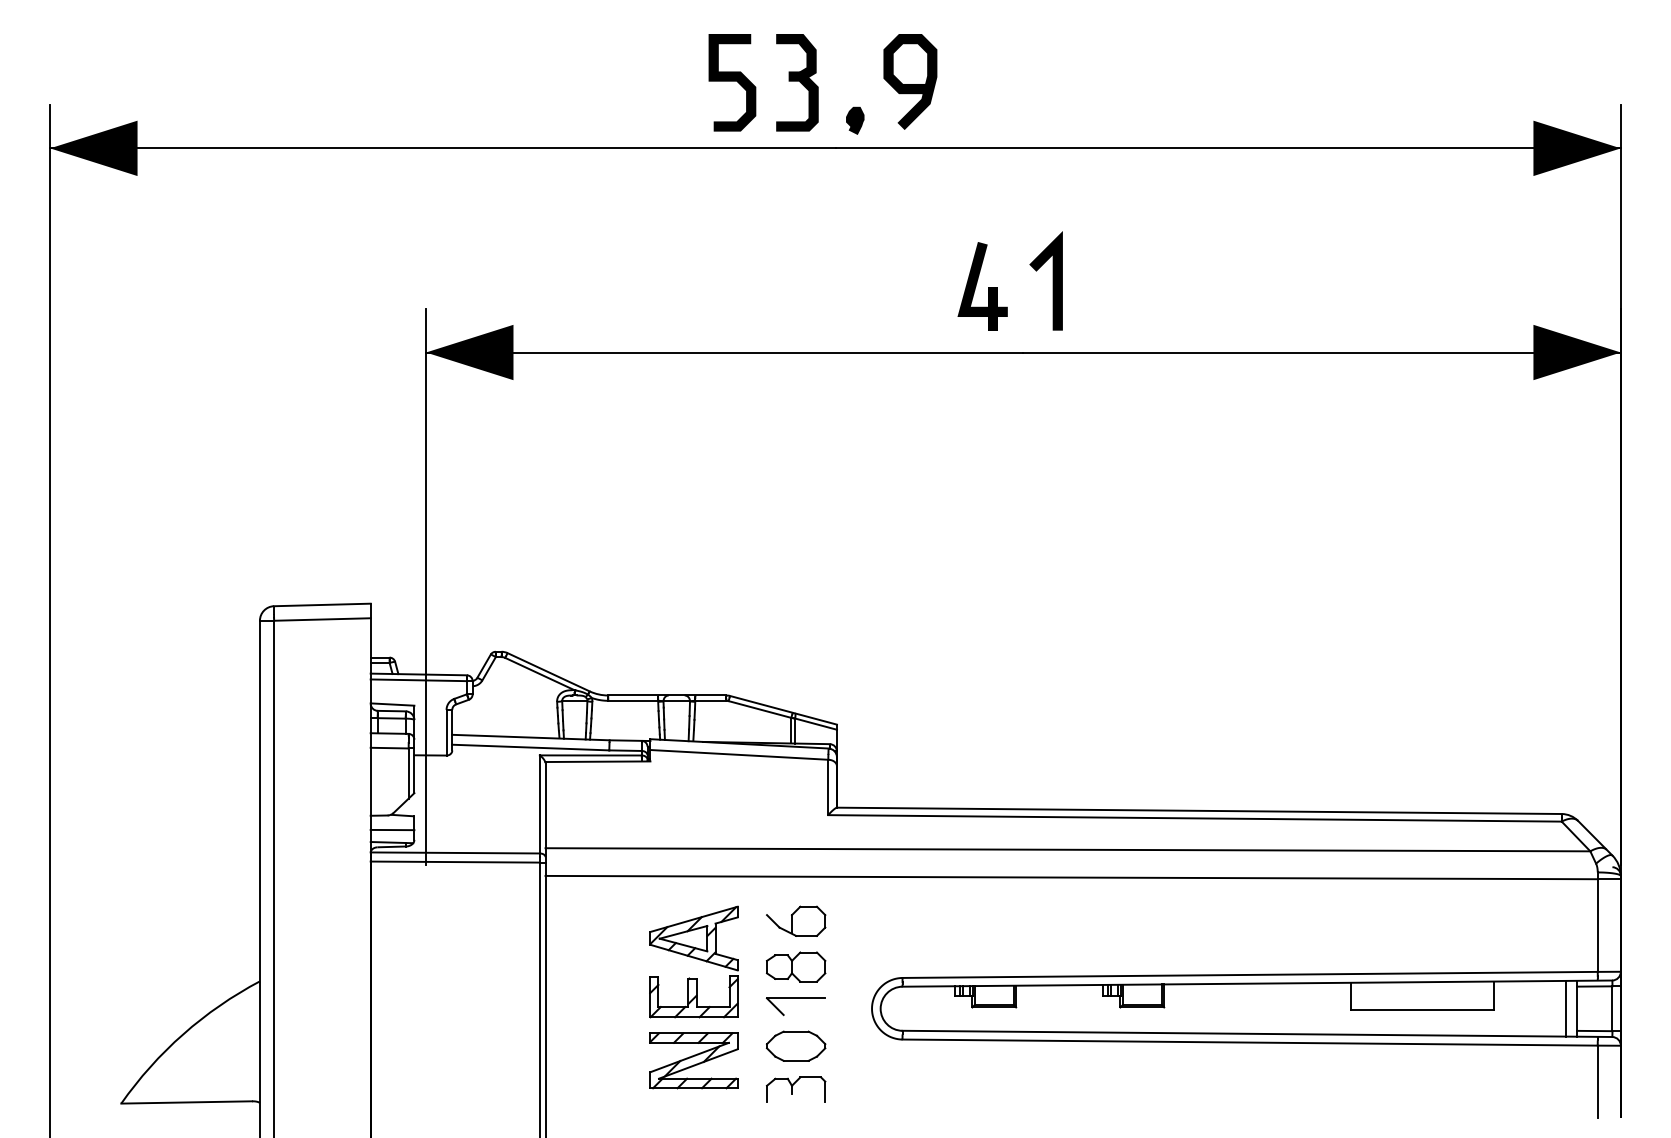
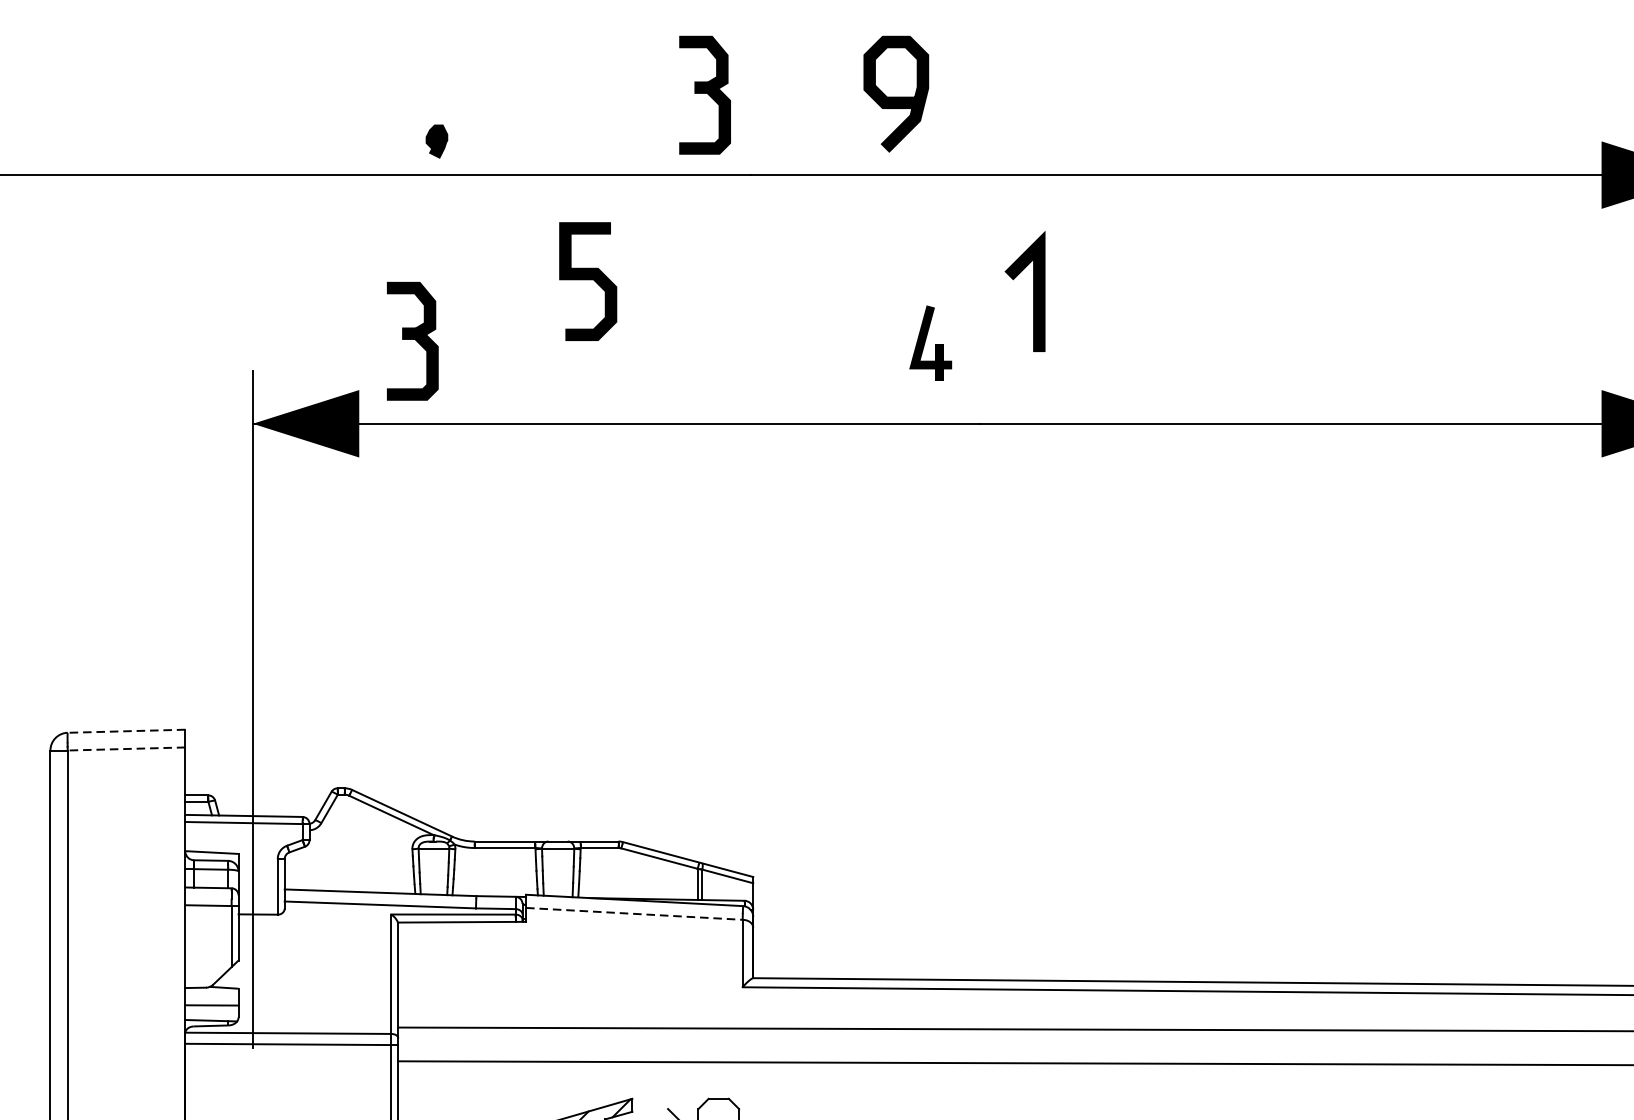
curve: (732, 81) -> (588, 280), moved
curve: (910, 84) -> (896, 97), moved
part: (855, 120) -> (437, 141), moved
line: (1052, 280) -> (1032, 291), moved
part: (557, 284) -> (412, 340), added
part: (982, 286) -> (930, 343), size x0.7
line: (321, 604) -> (125, 730), solid -> dashed
line: (321, 619) -> (125, 748), solid -> dashed
line: (739, 754) -> (634, 913), solid -> dashed

